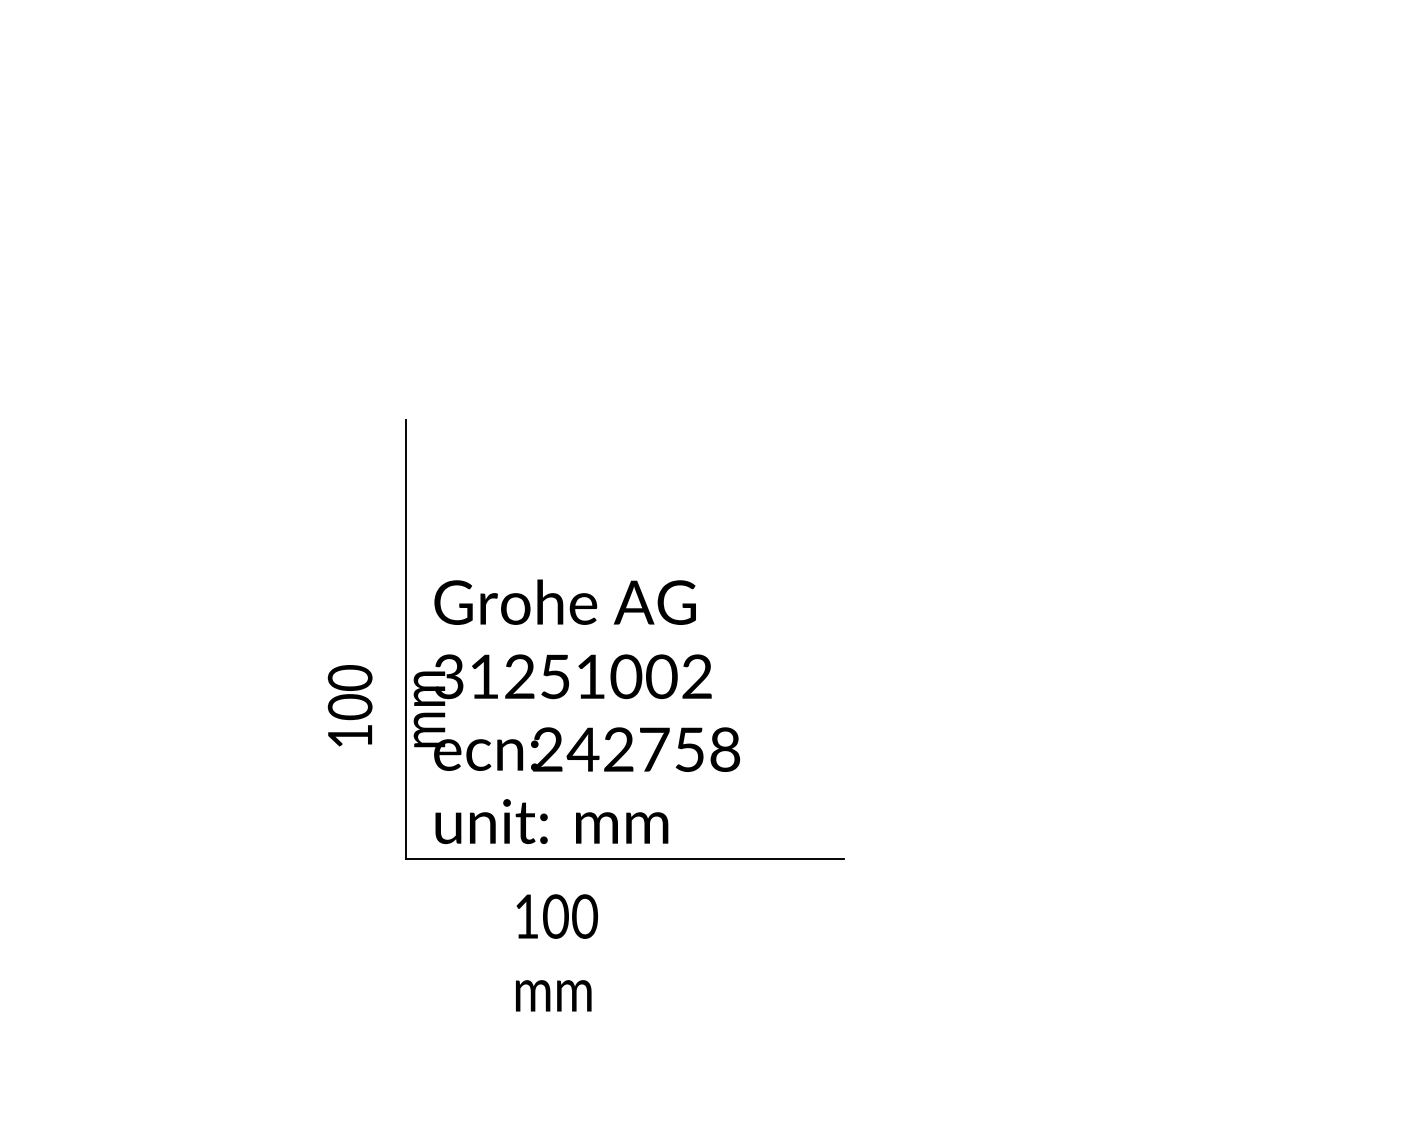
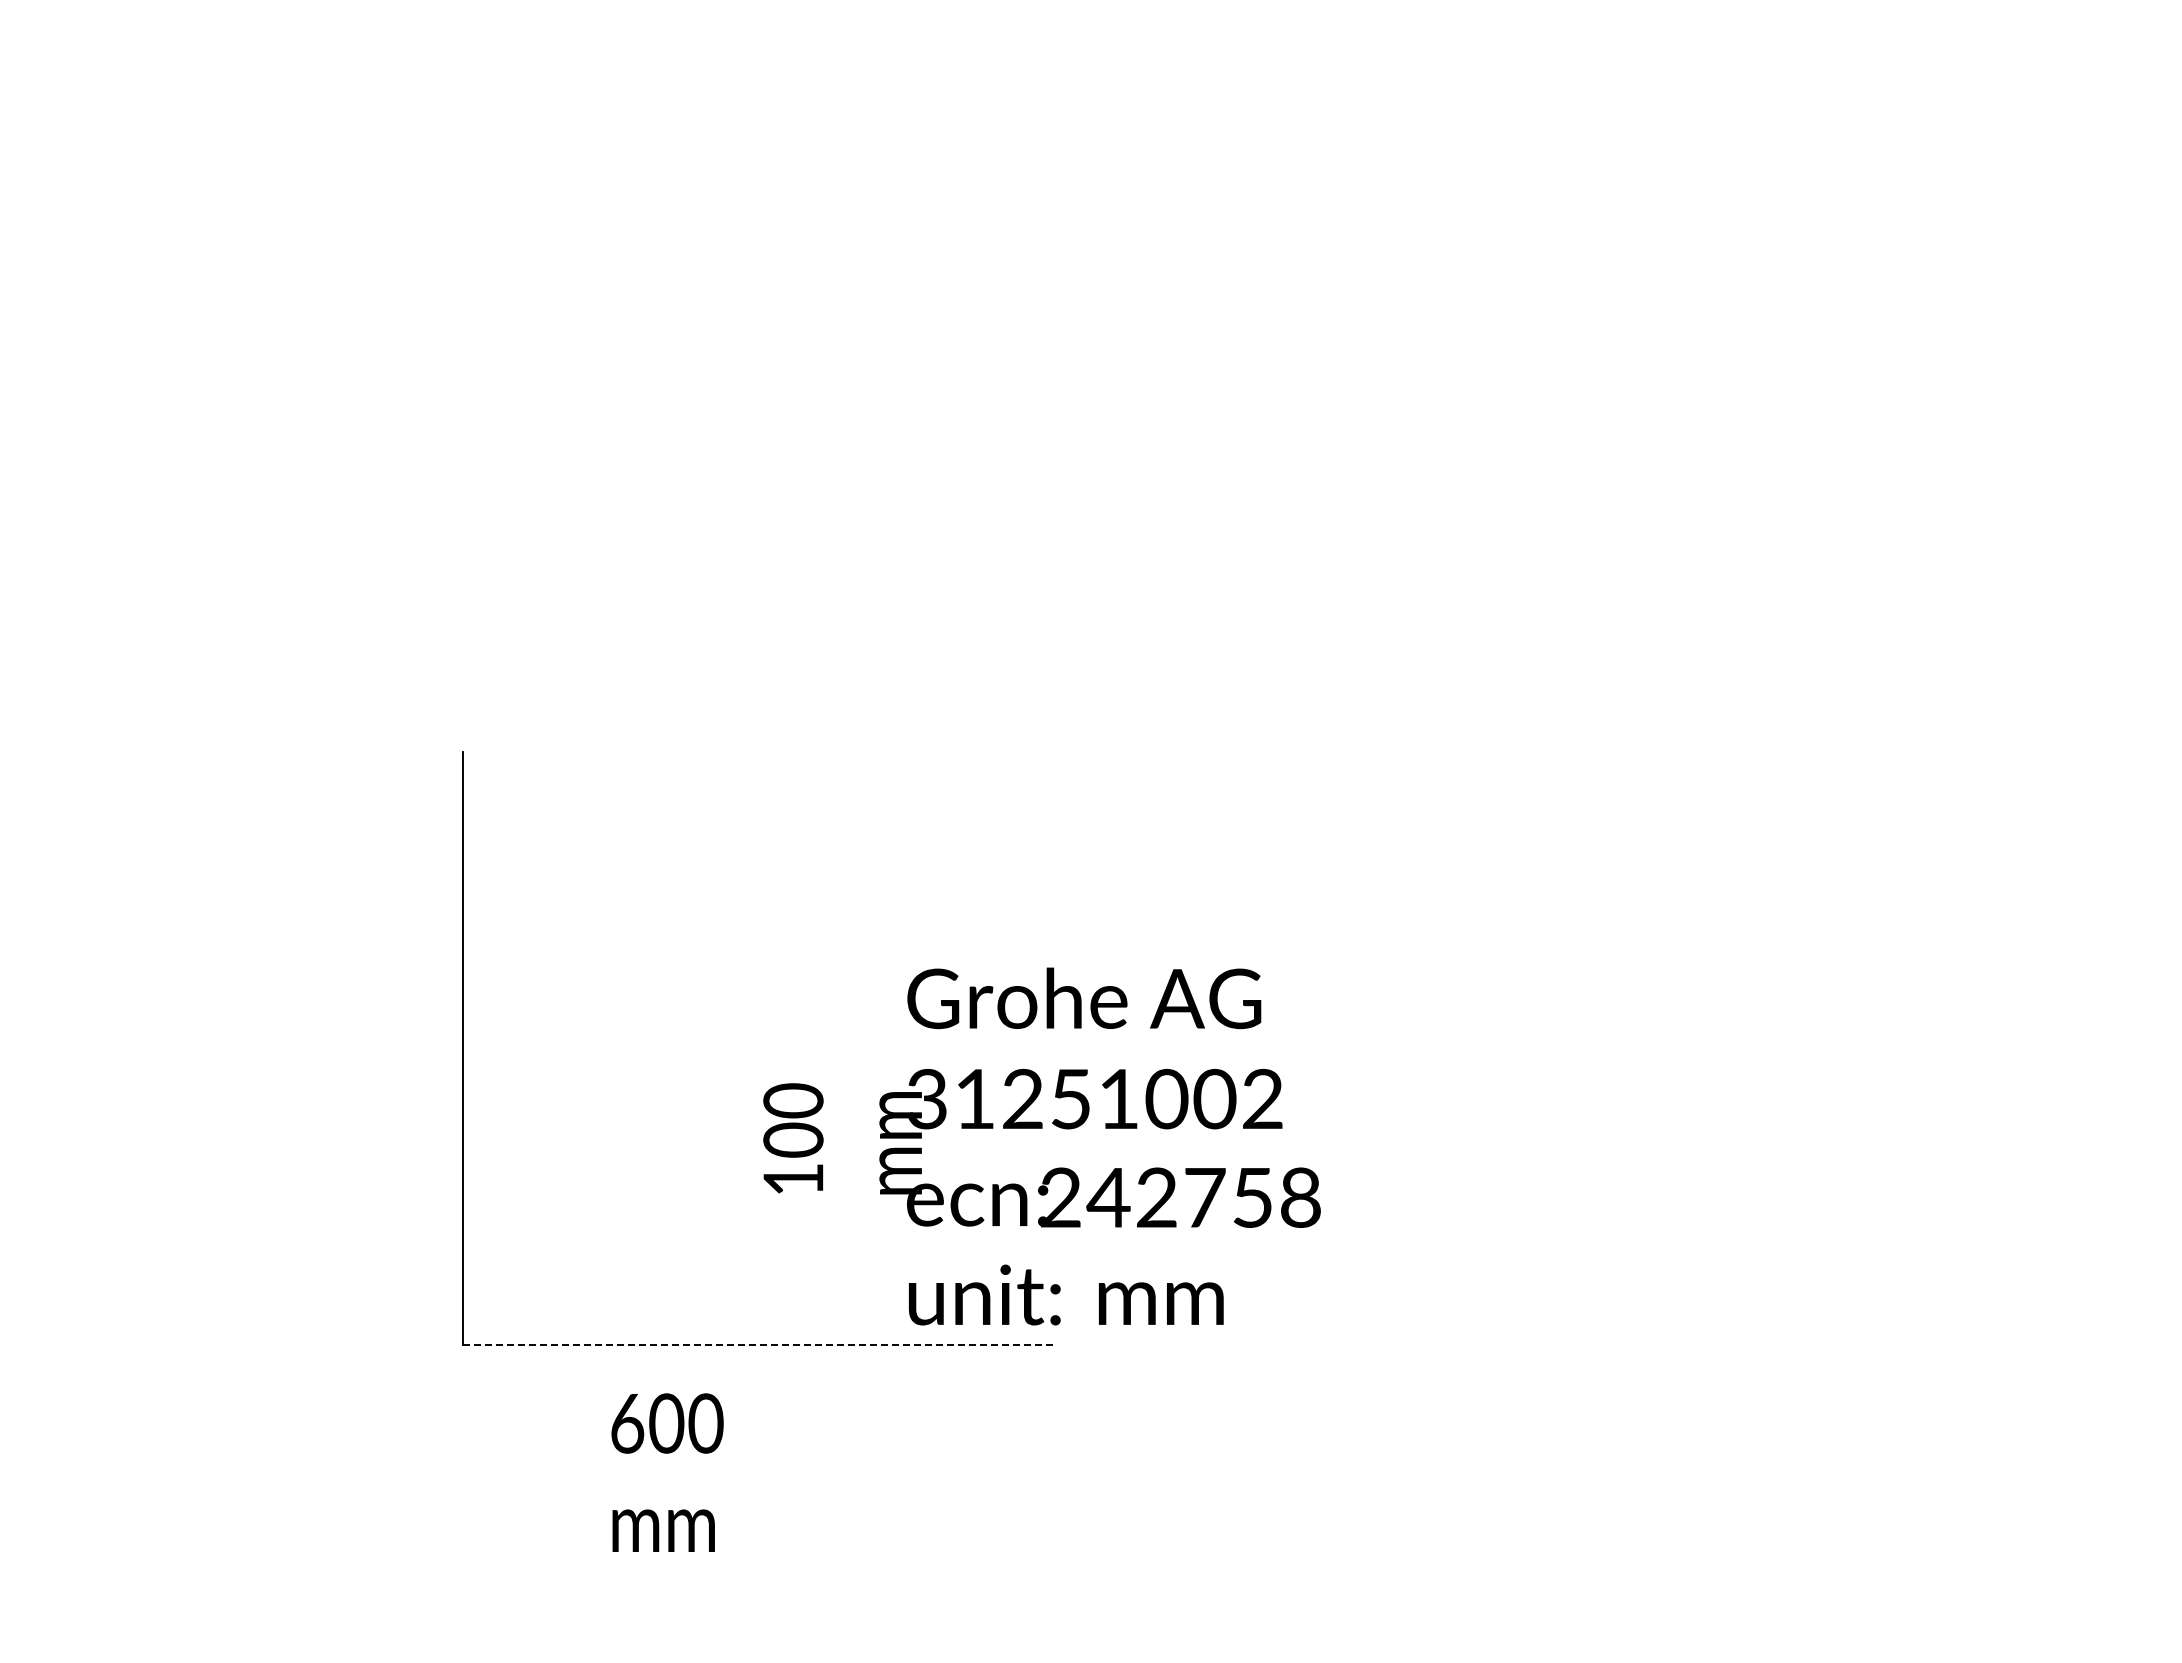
text: (533, 711) -> (1041, 1146), moved
line: (625, 858) -> (760, 1345), solid -> dashed
text: (526, 916) -> (627, 1423), 100 -> 600

